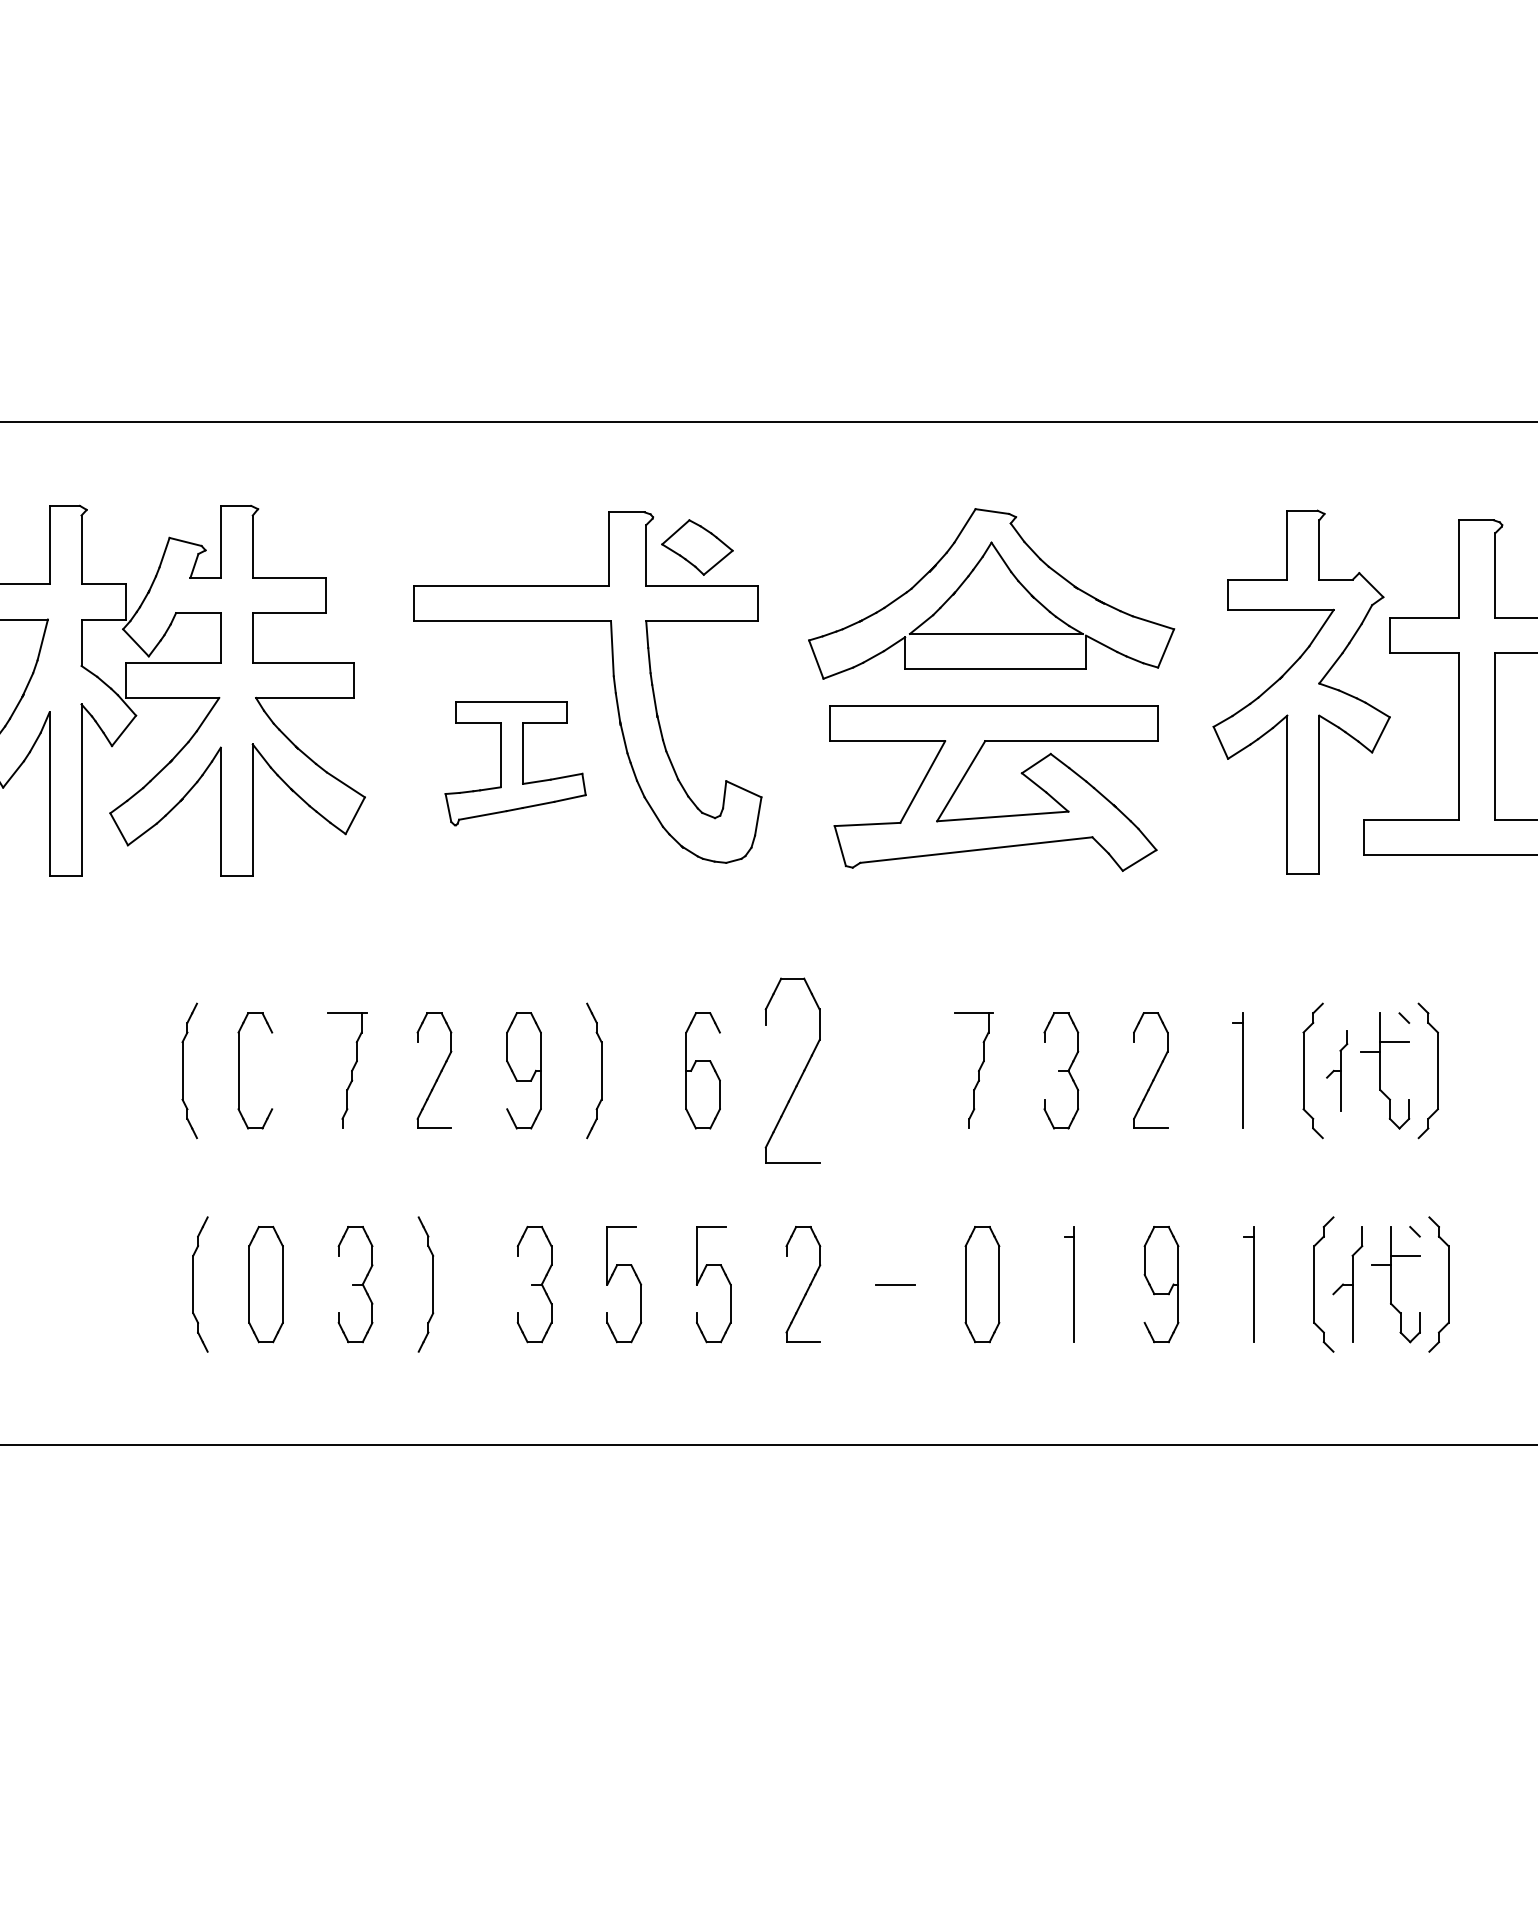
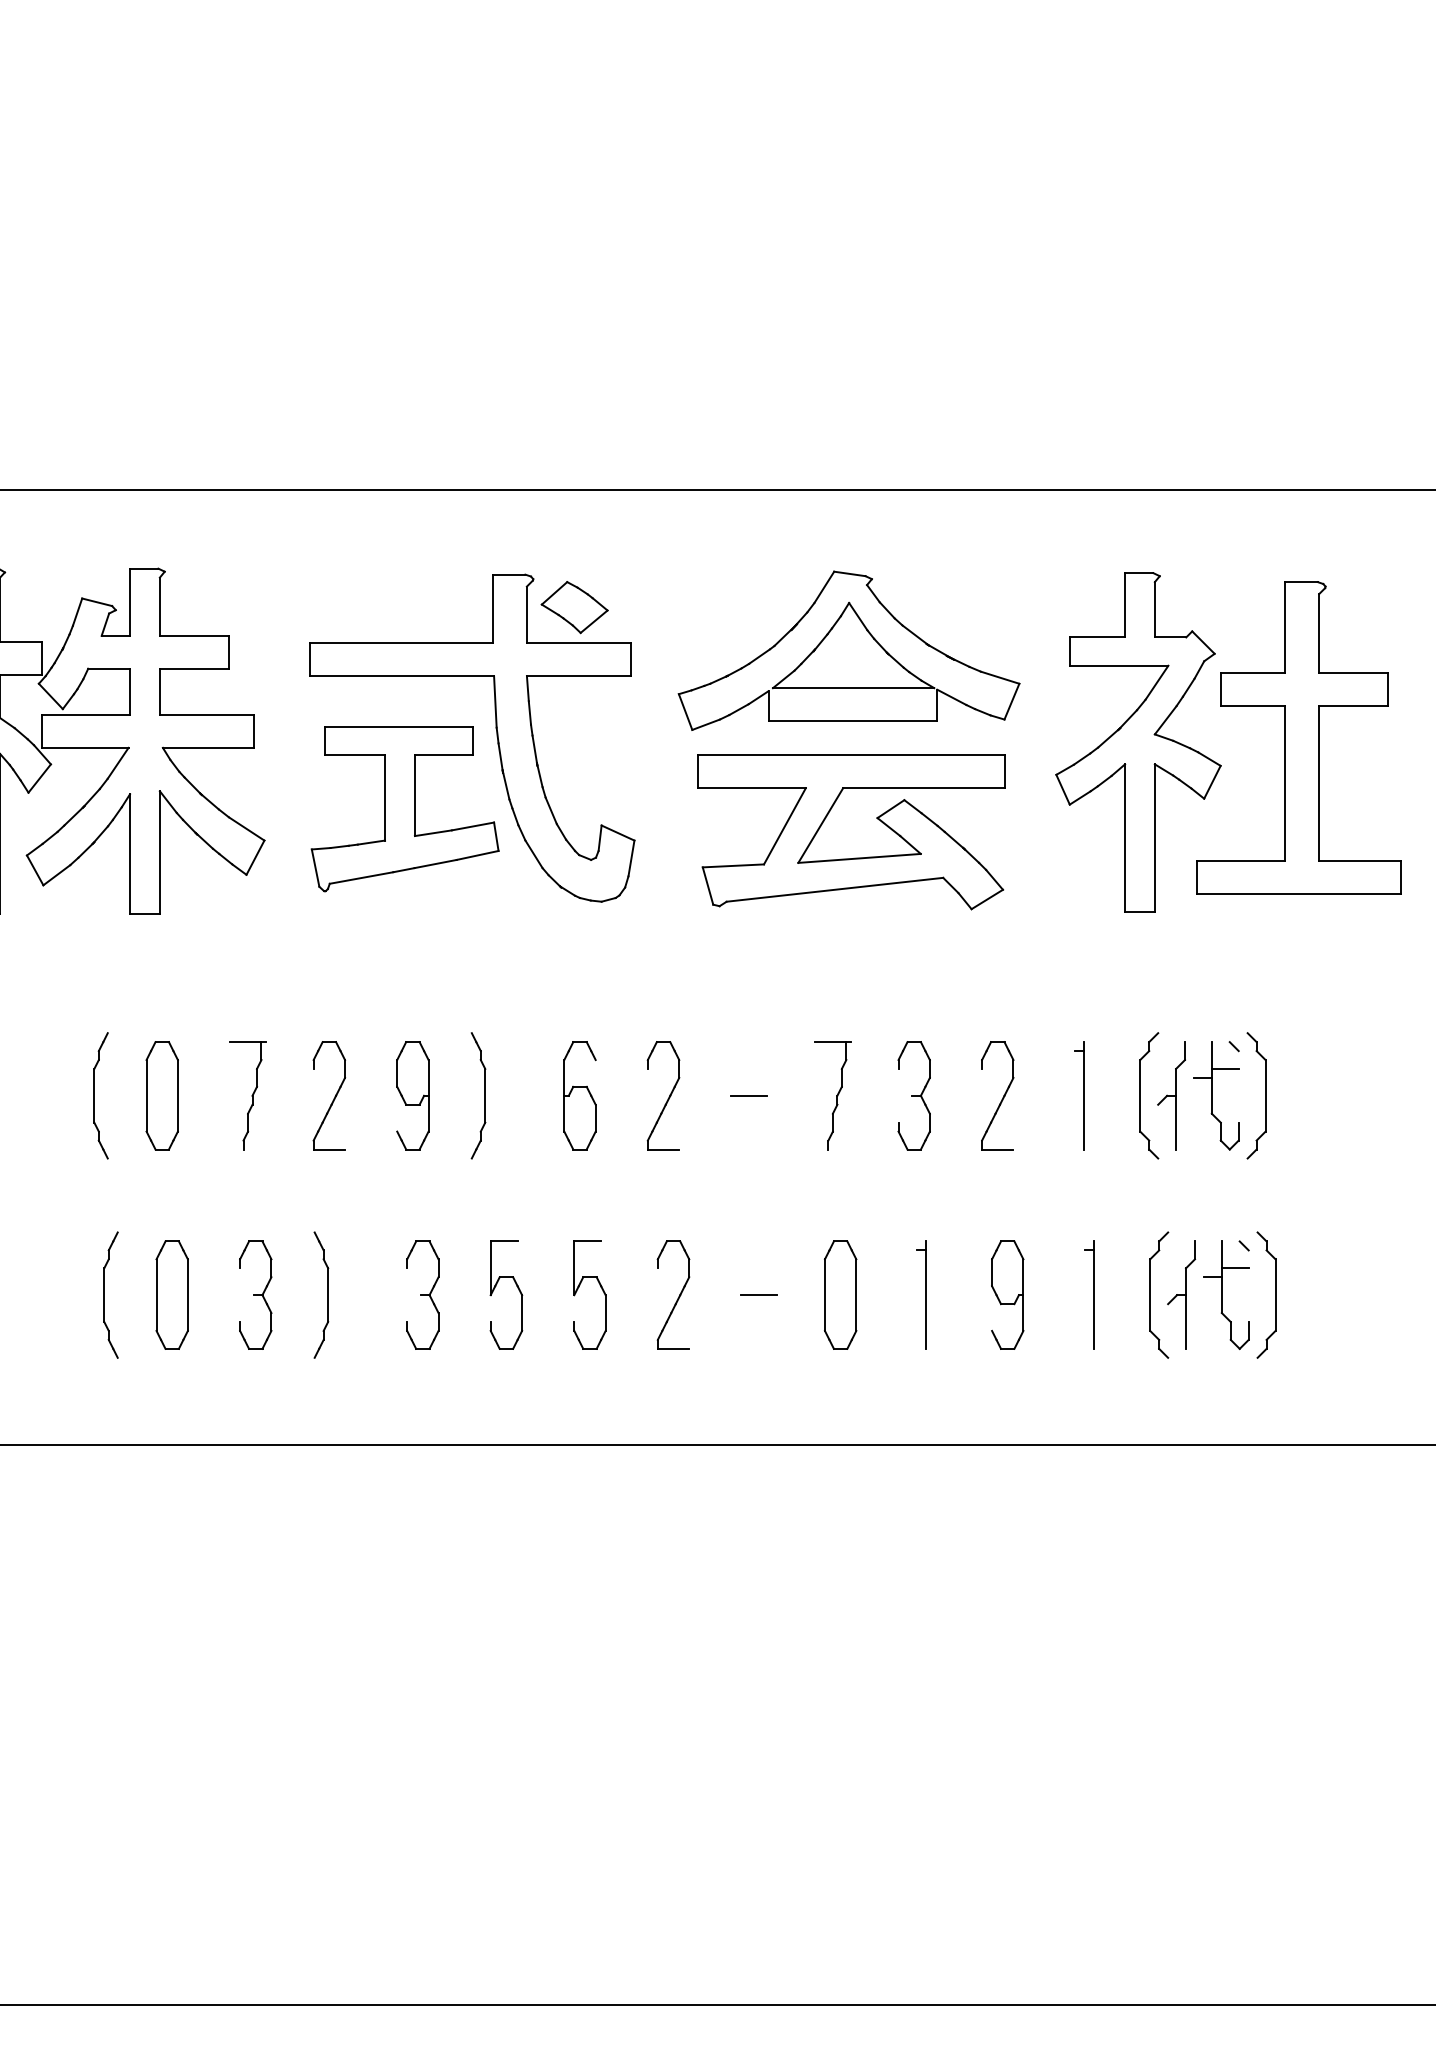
part: (515, 764) -> (404, 809), size x1.43
line: (271, 1070) -> (177, 1095), added
part: (792, 1070) -> (663, 1095), size x0.62
line: (883, 1070) -> (748, 1095), added
part: (1337, 1070) -> (1171, 1095), size x1.43

